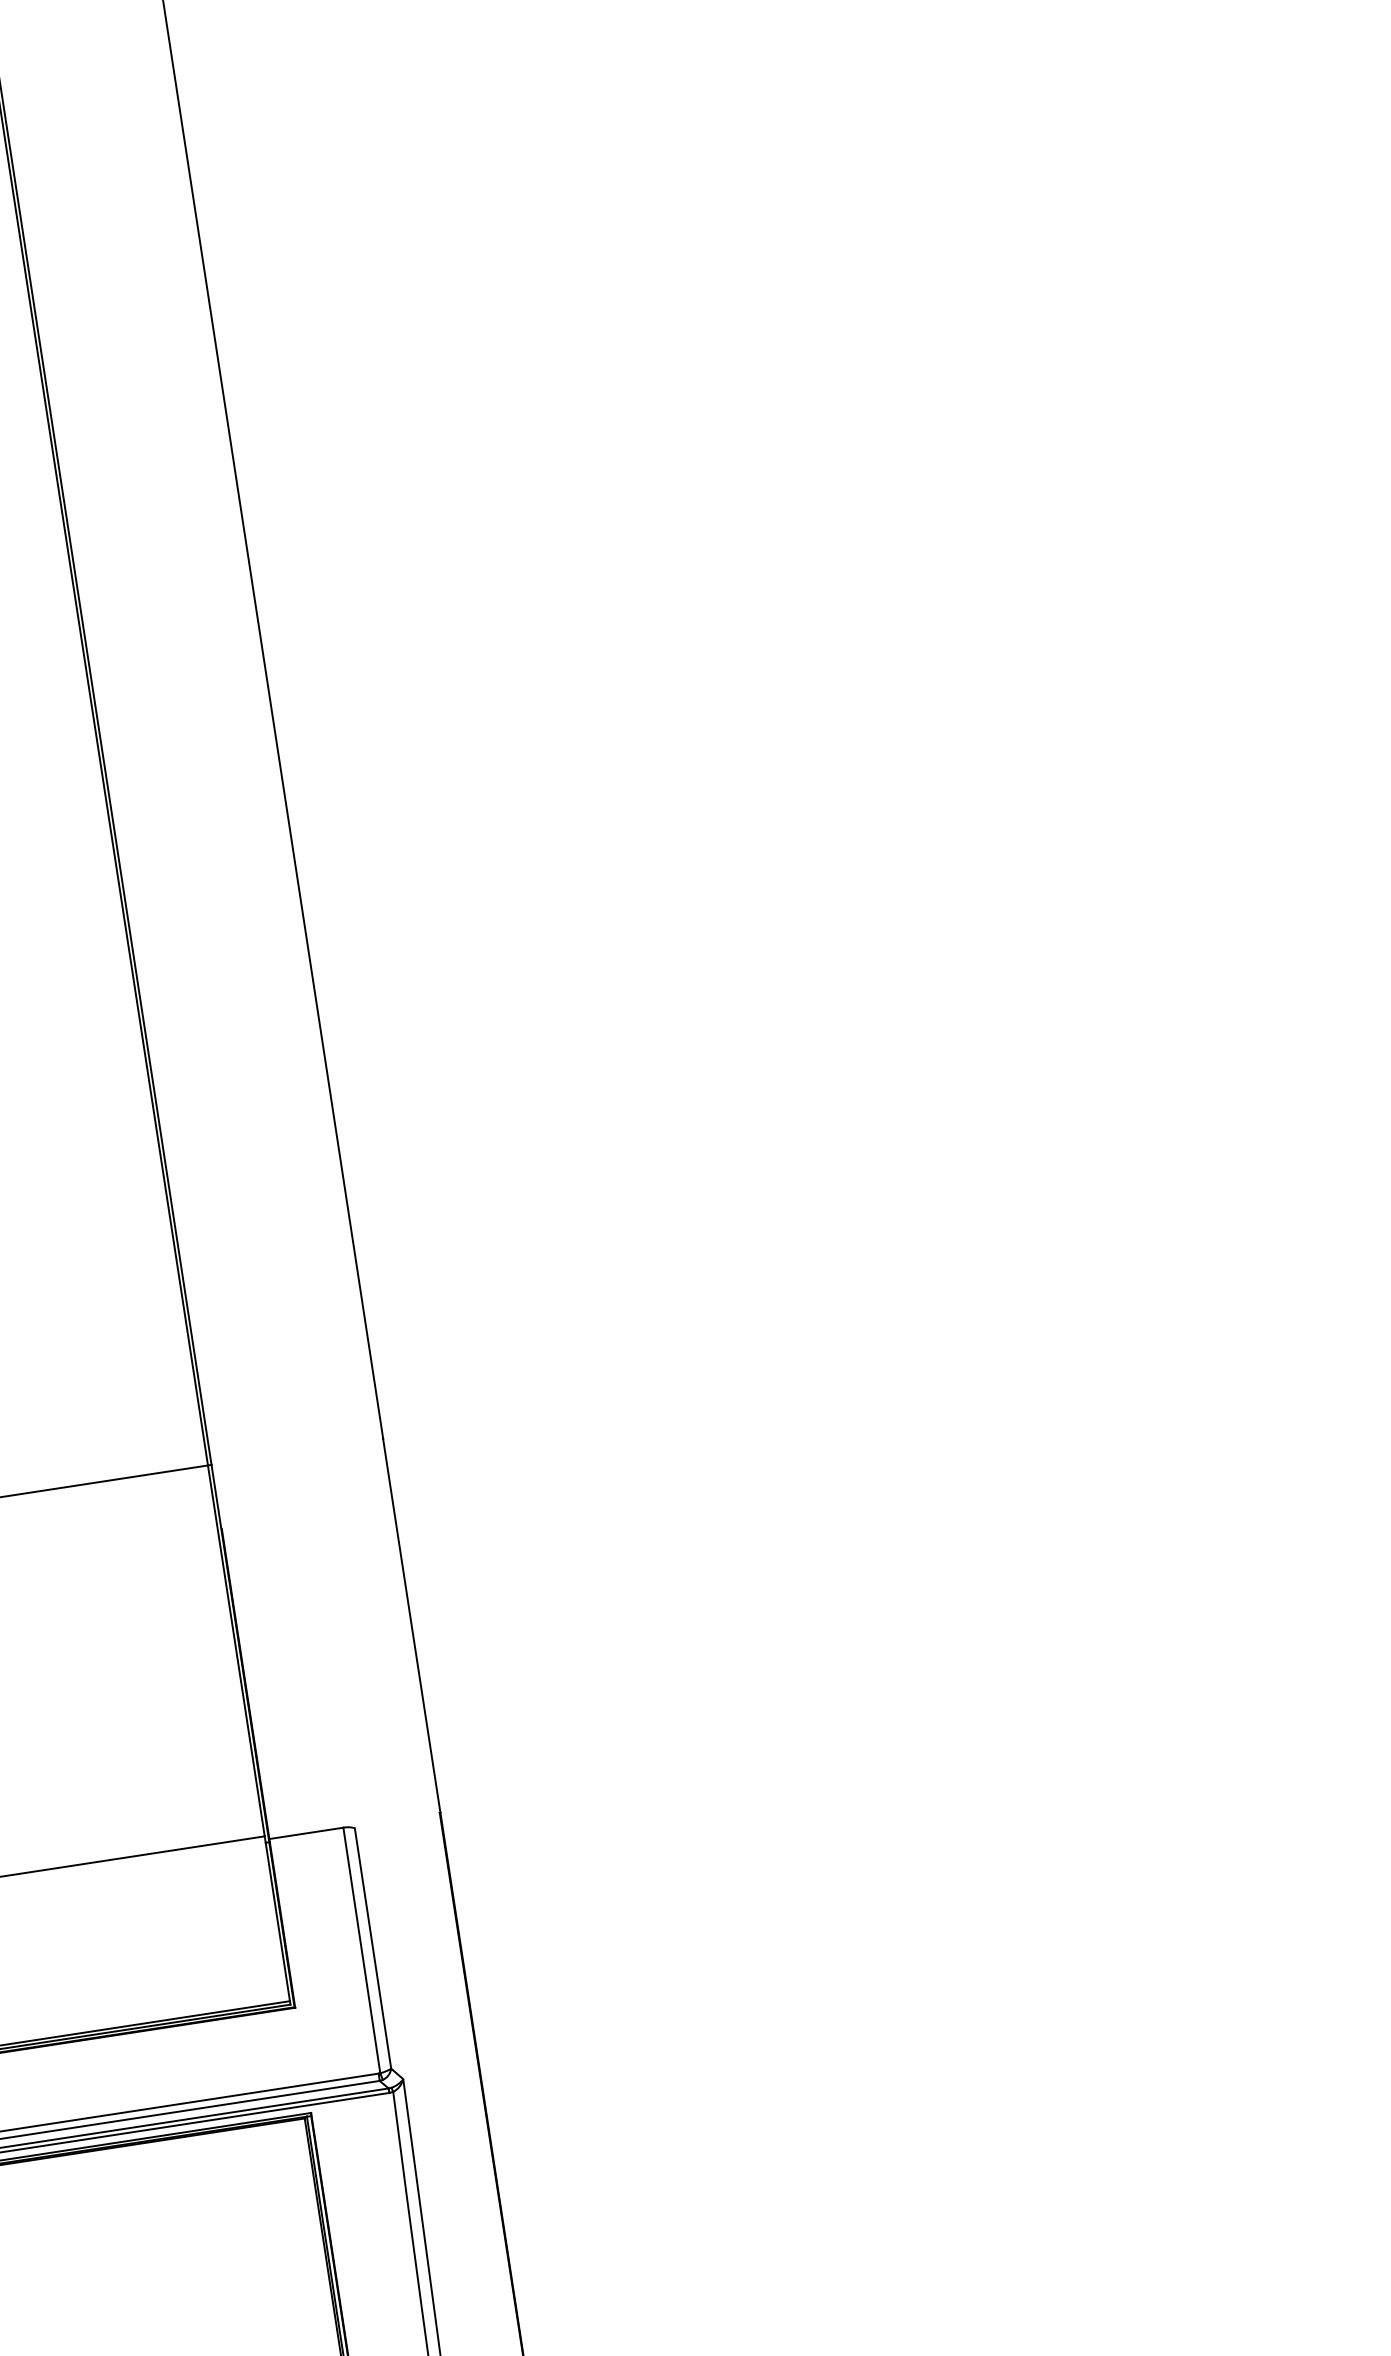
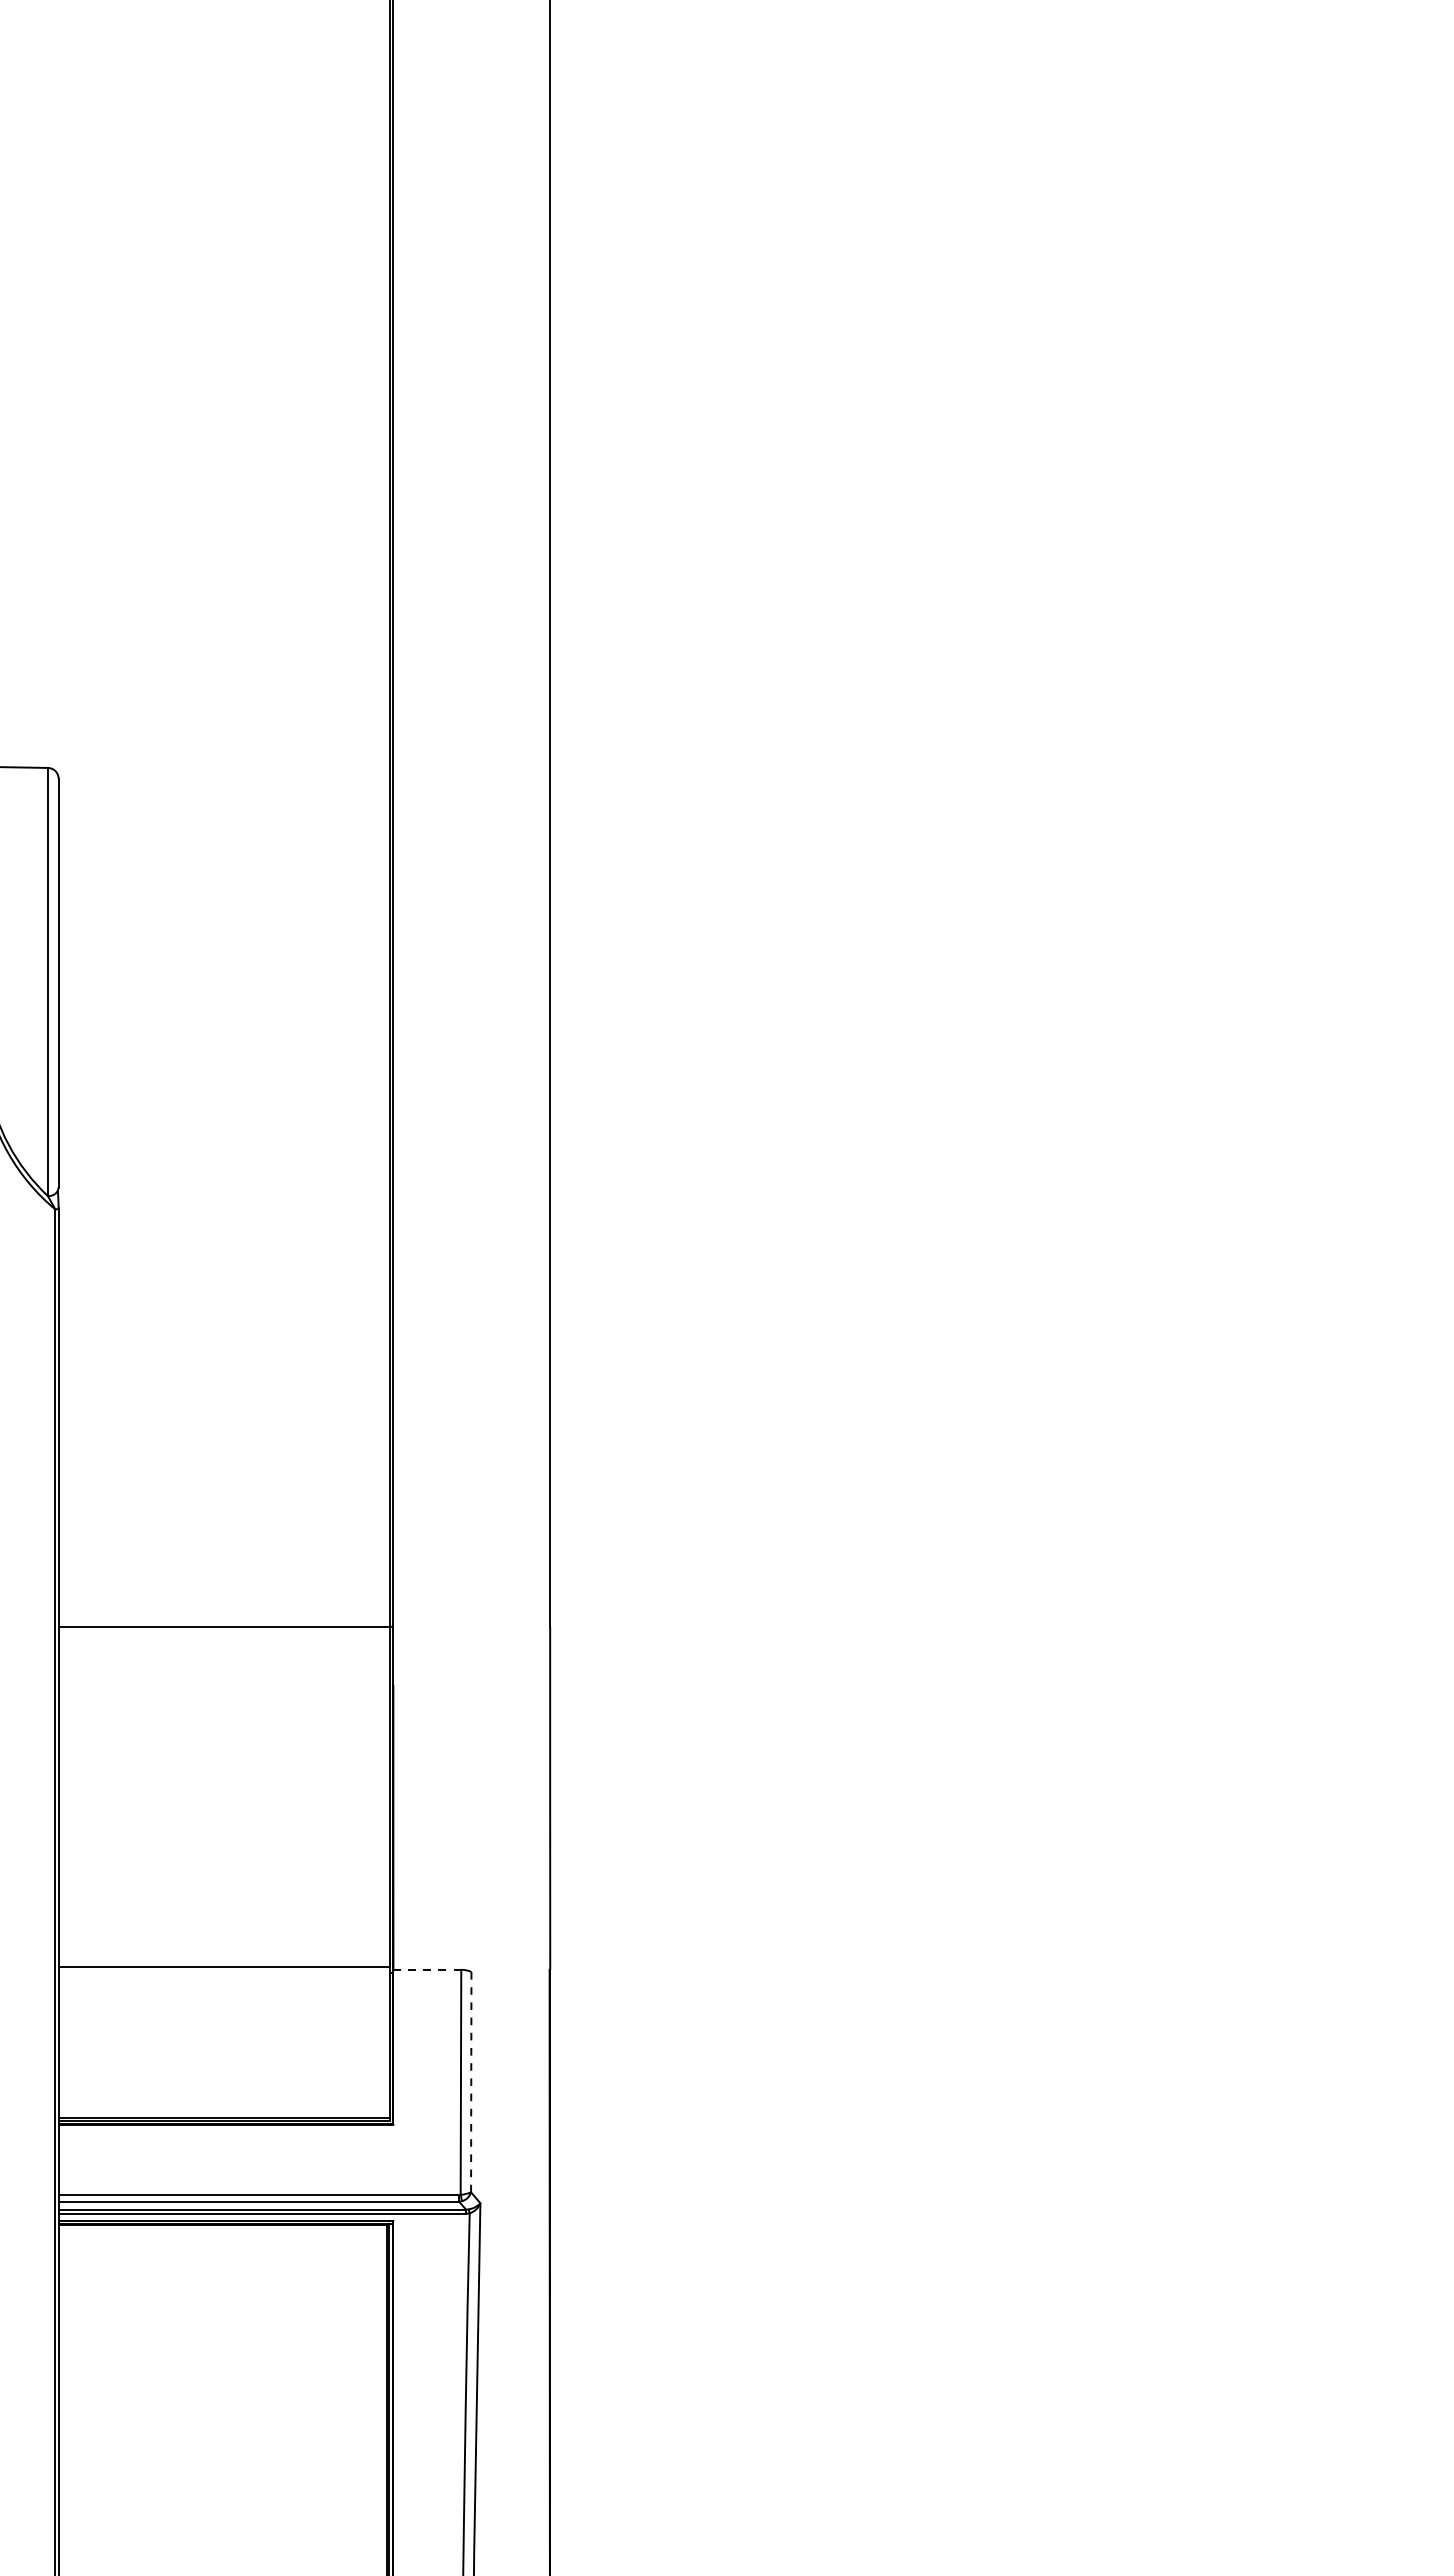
line: (306, 1832) -> (427, 1969), solid -> dashed
line: (373, 1947) -> (471, 2081), solid -> dashed

